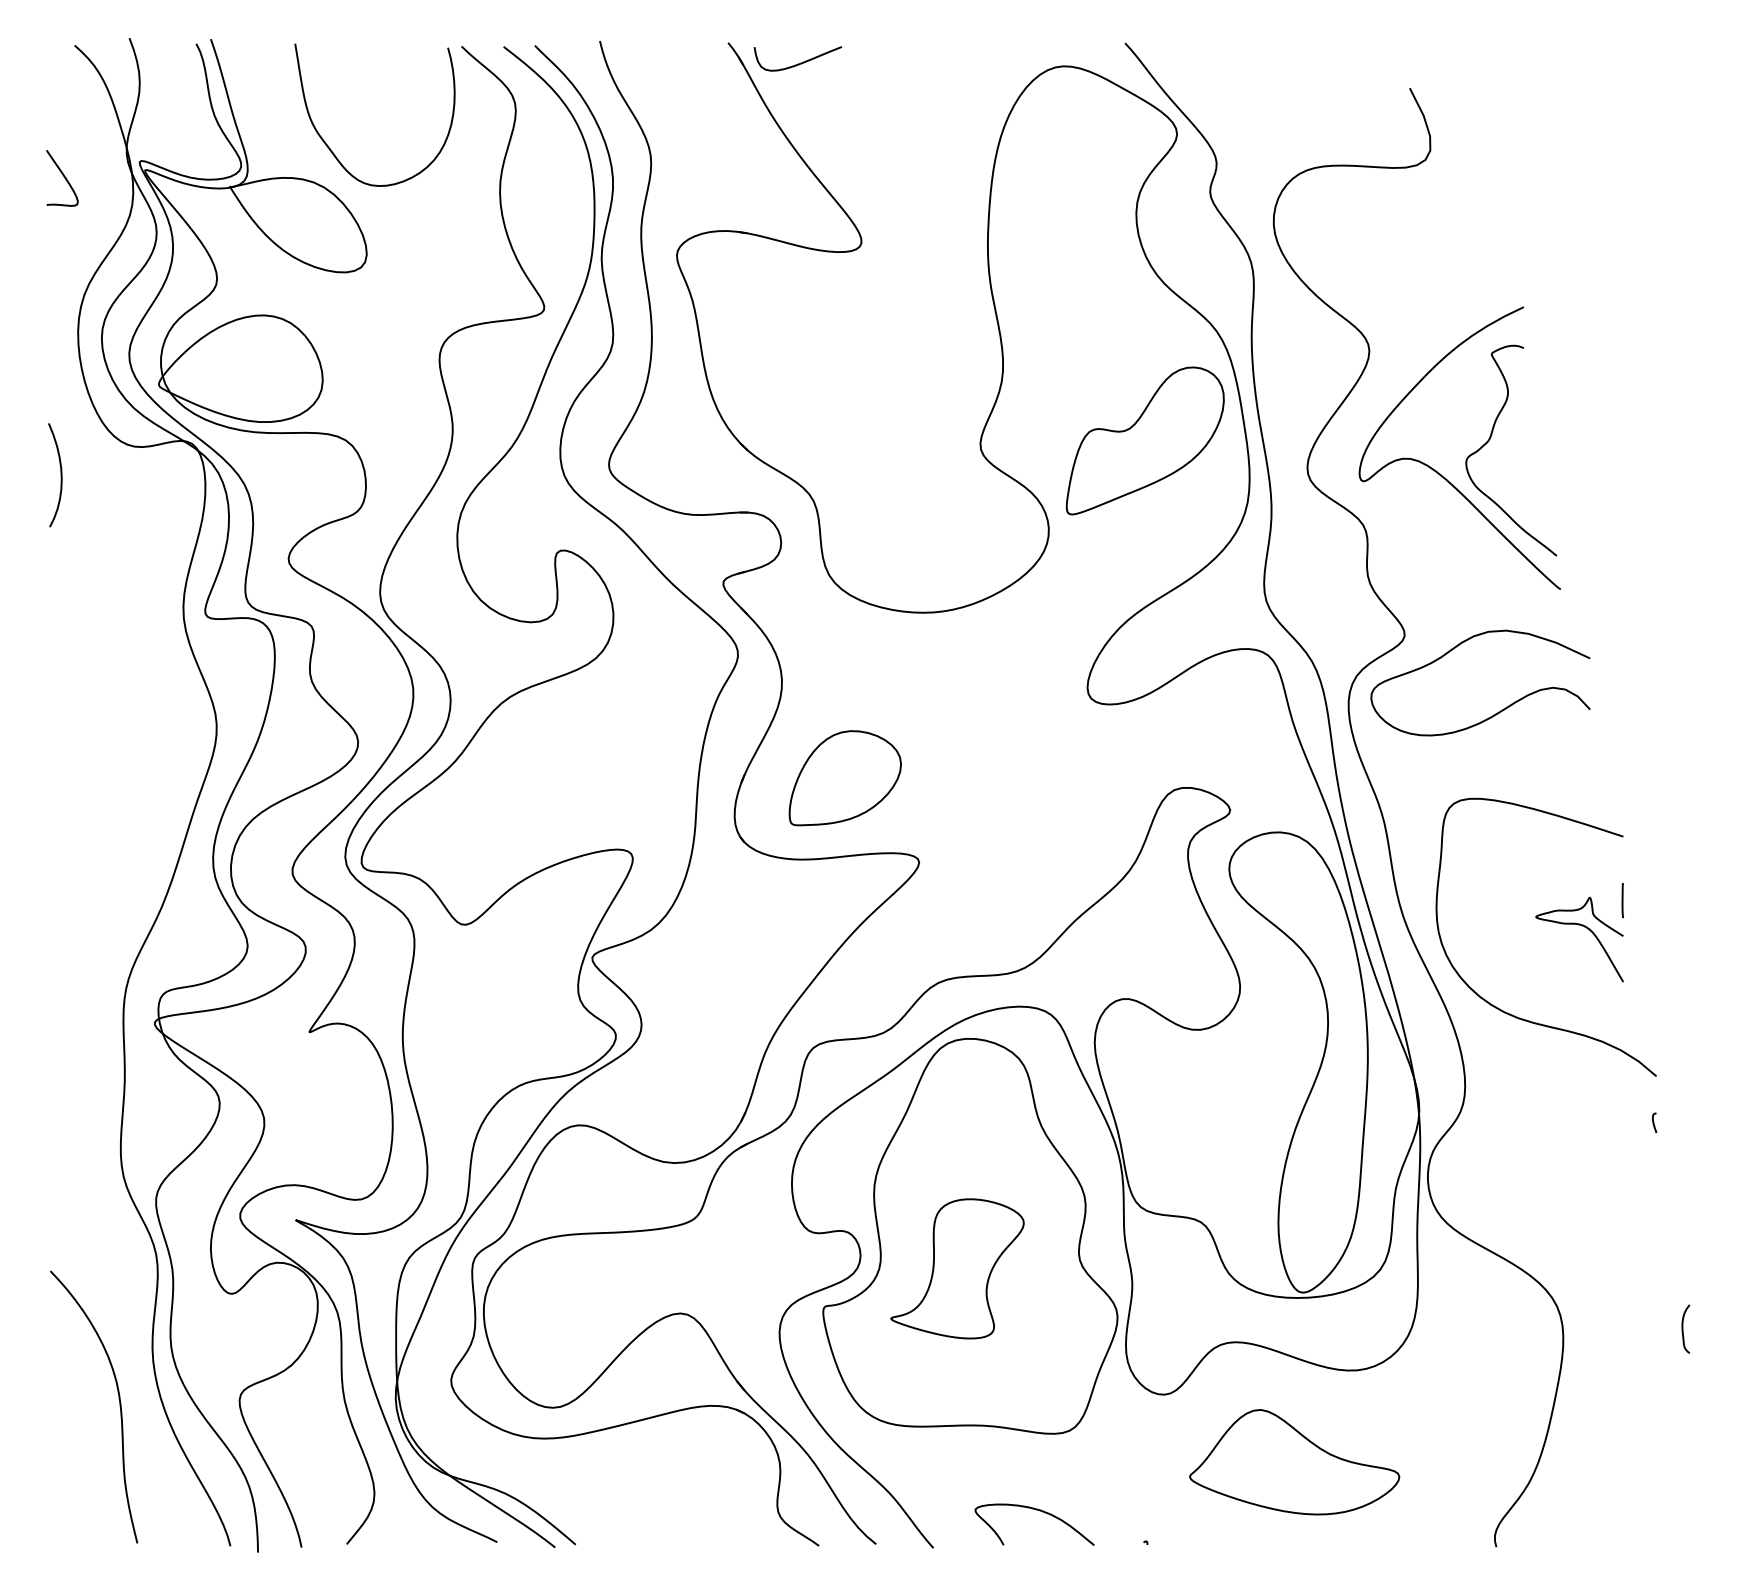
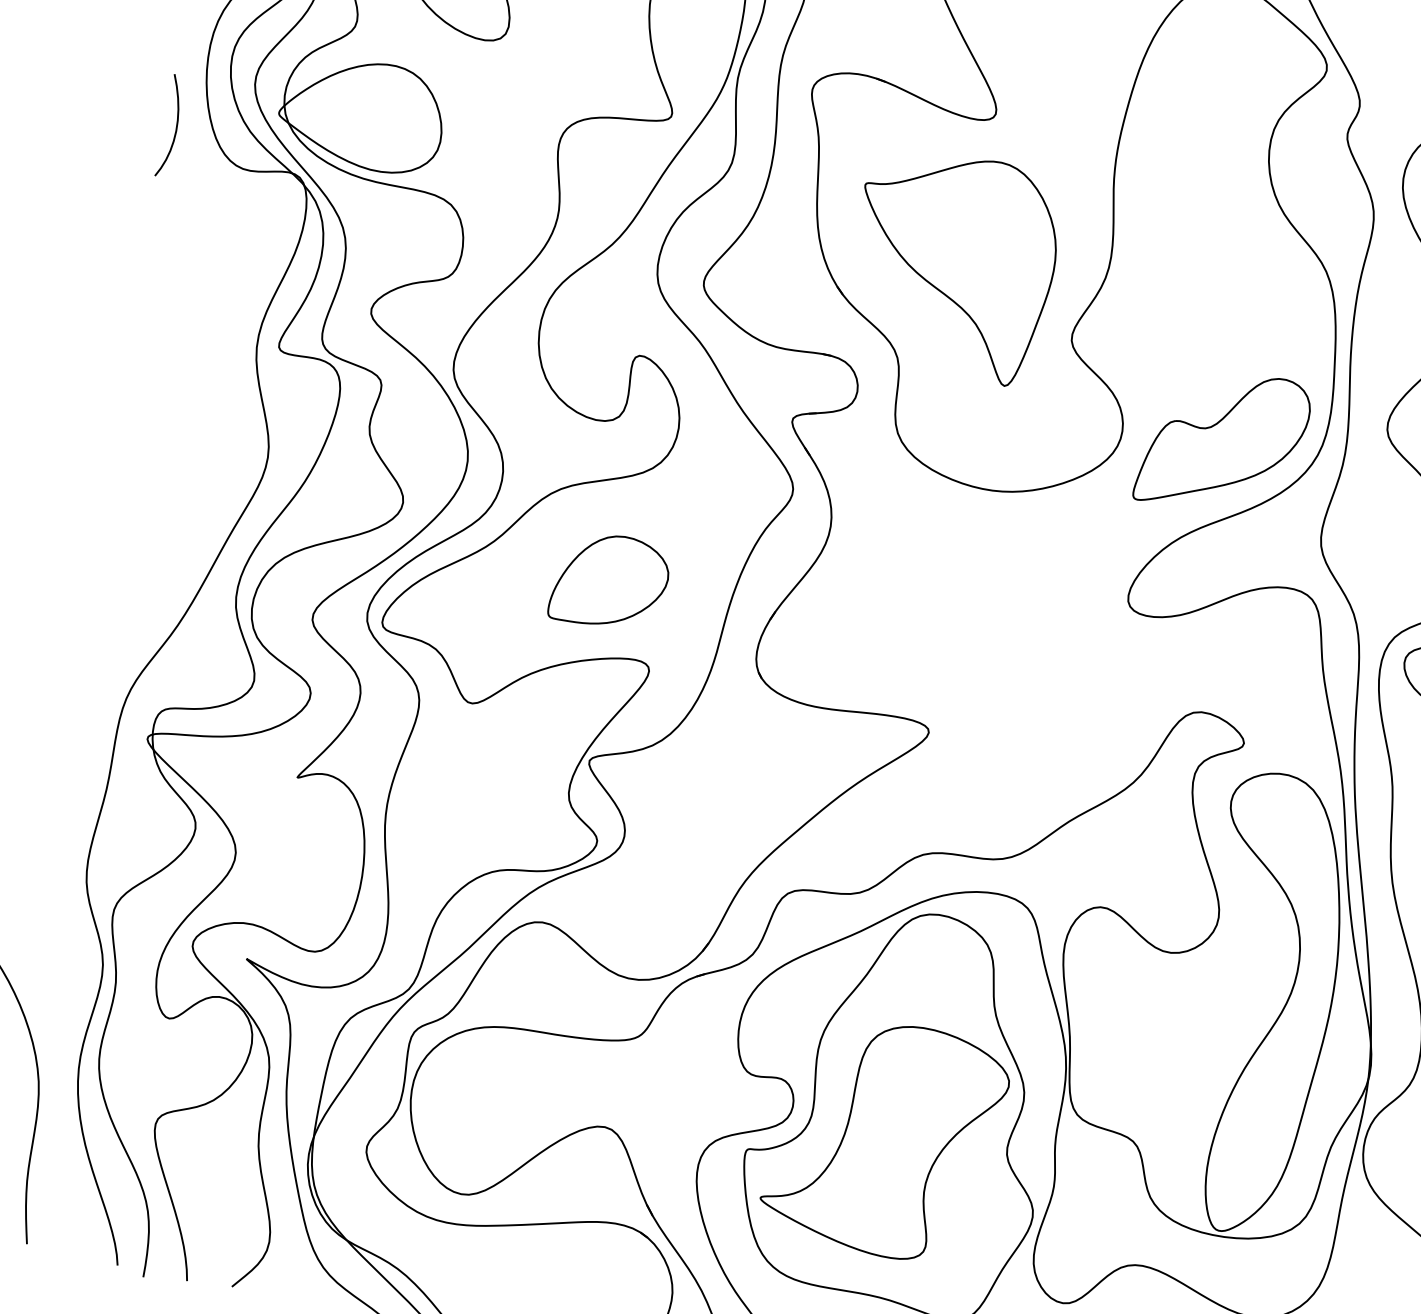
part: (848, 398) -> (952, 264), added
part: (1144, 440) -> (1223, 441), moved
curve: (60, 475) -> (175, 127), moved
part: (844, 778) -> (609, 582), moved
part: (957, 1268) -> (885, 1138), size x1.67

